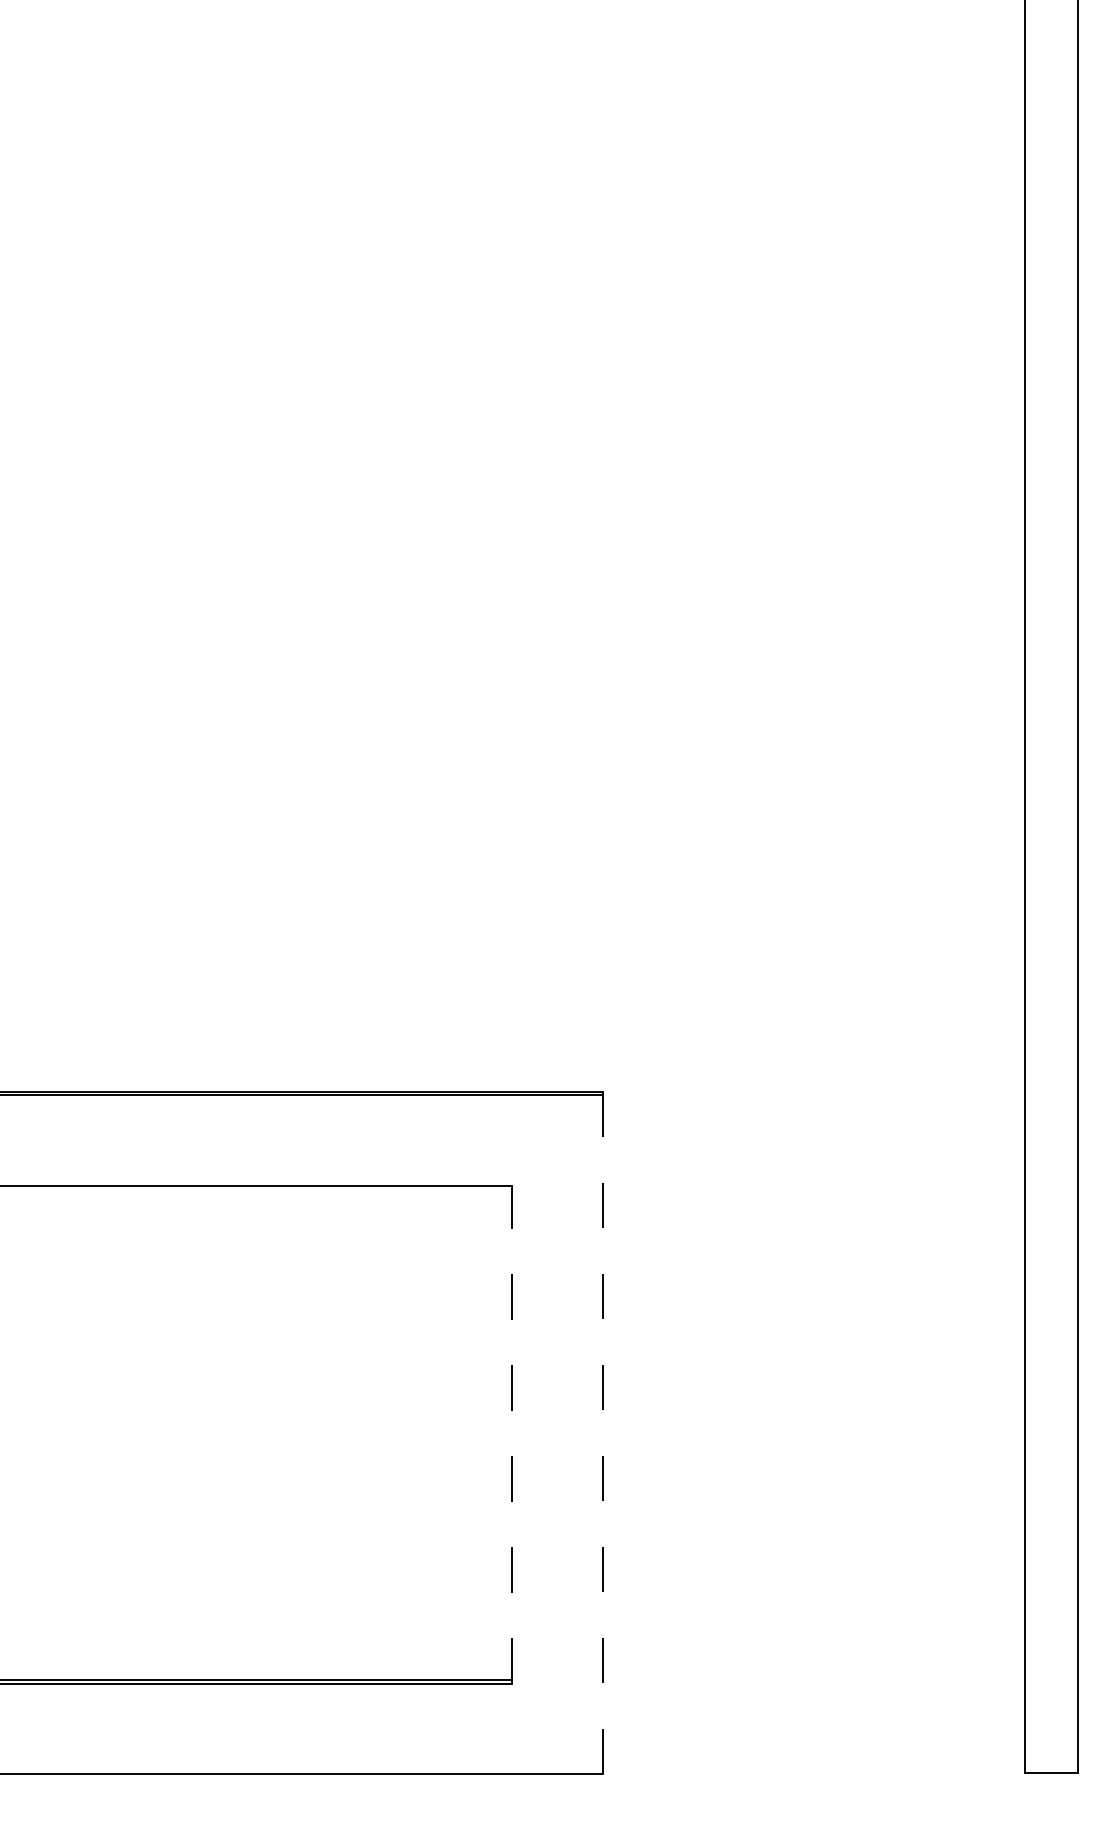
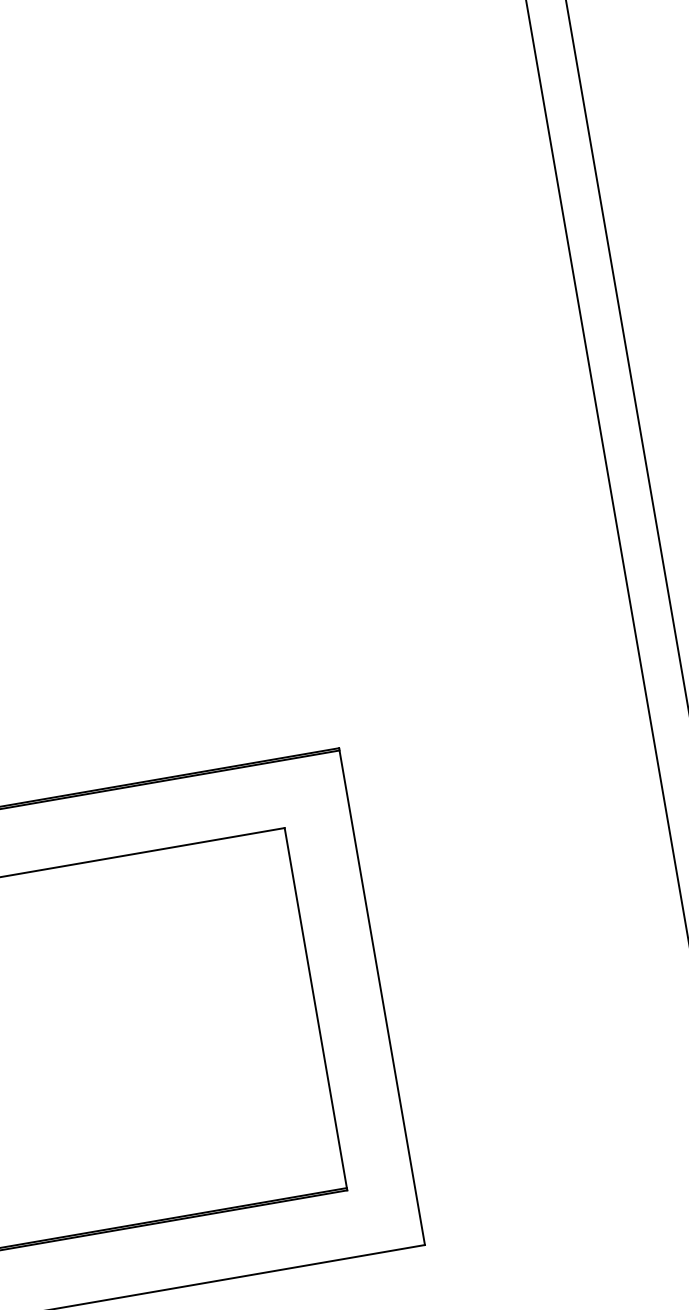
line: (602, 1432) -> (381, 996), dashed -> solid
line: (511, 1434) -> (315, 1009), dashed -> solid

